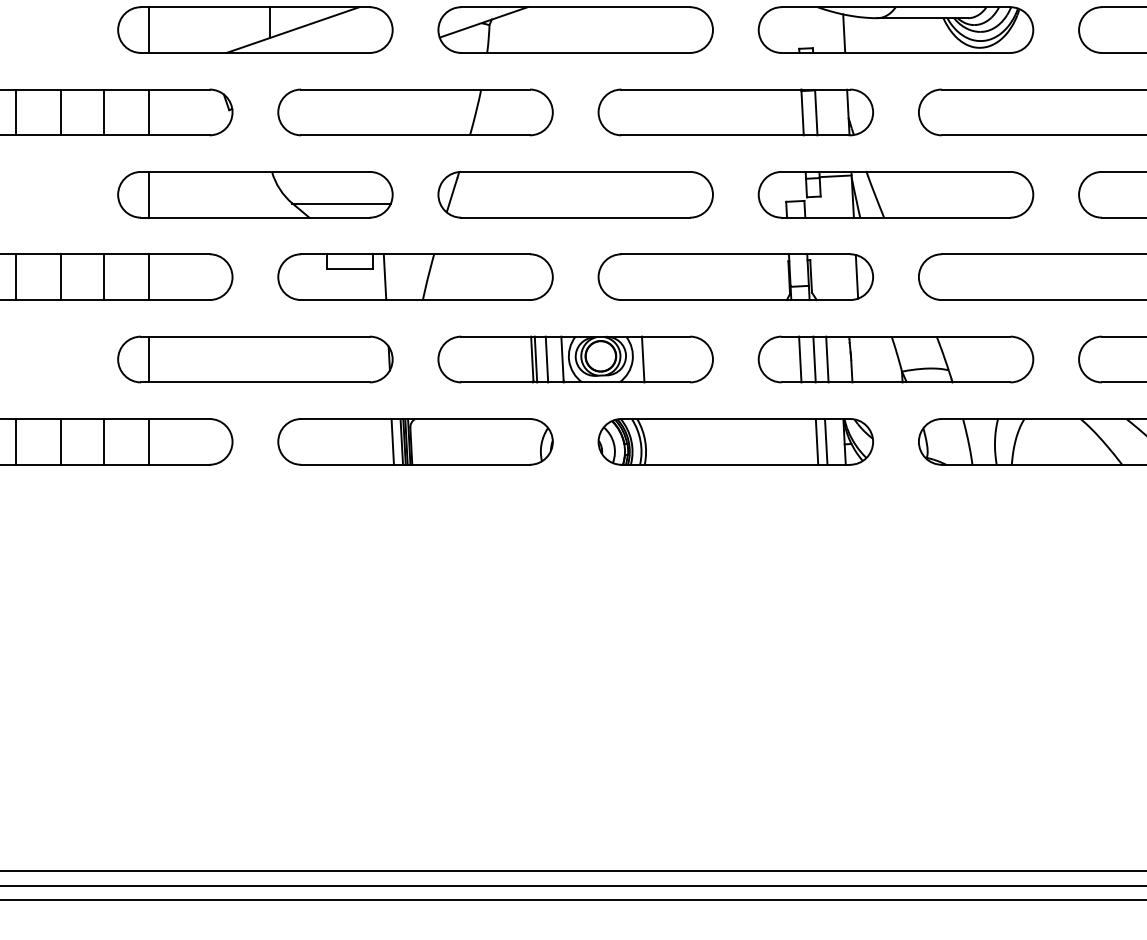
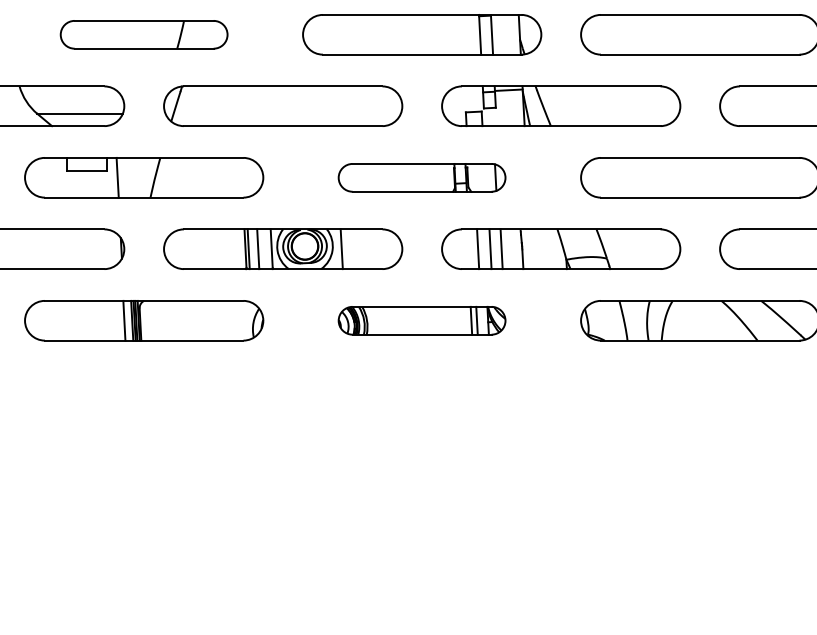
part: (415, 112) -> (144, 34), size x0.7
part: (735, 277) -> (421, 178), size x0.7
part: (735, 441) -> (421, 320), size x0.7

